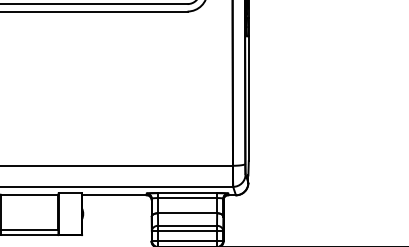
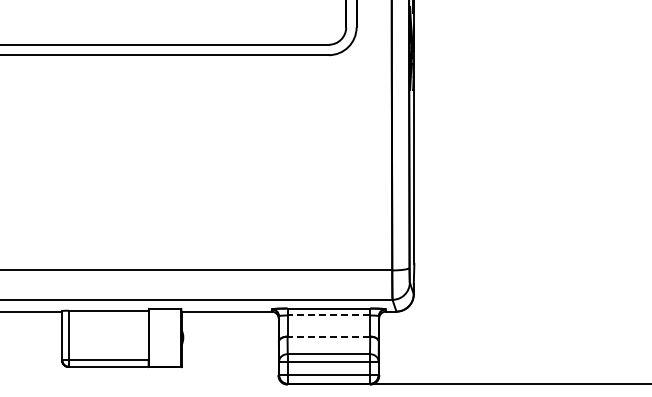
line: (187, 198) -> (328, 315), solid -> dashed
line: (187, 213) -> (328, 336), solid -> dashed

